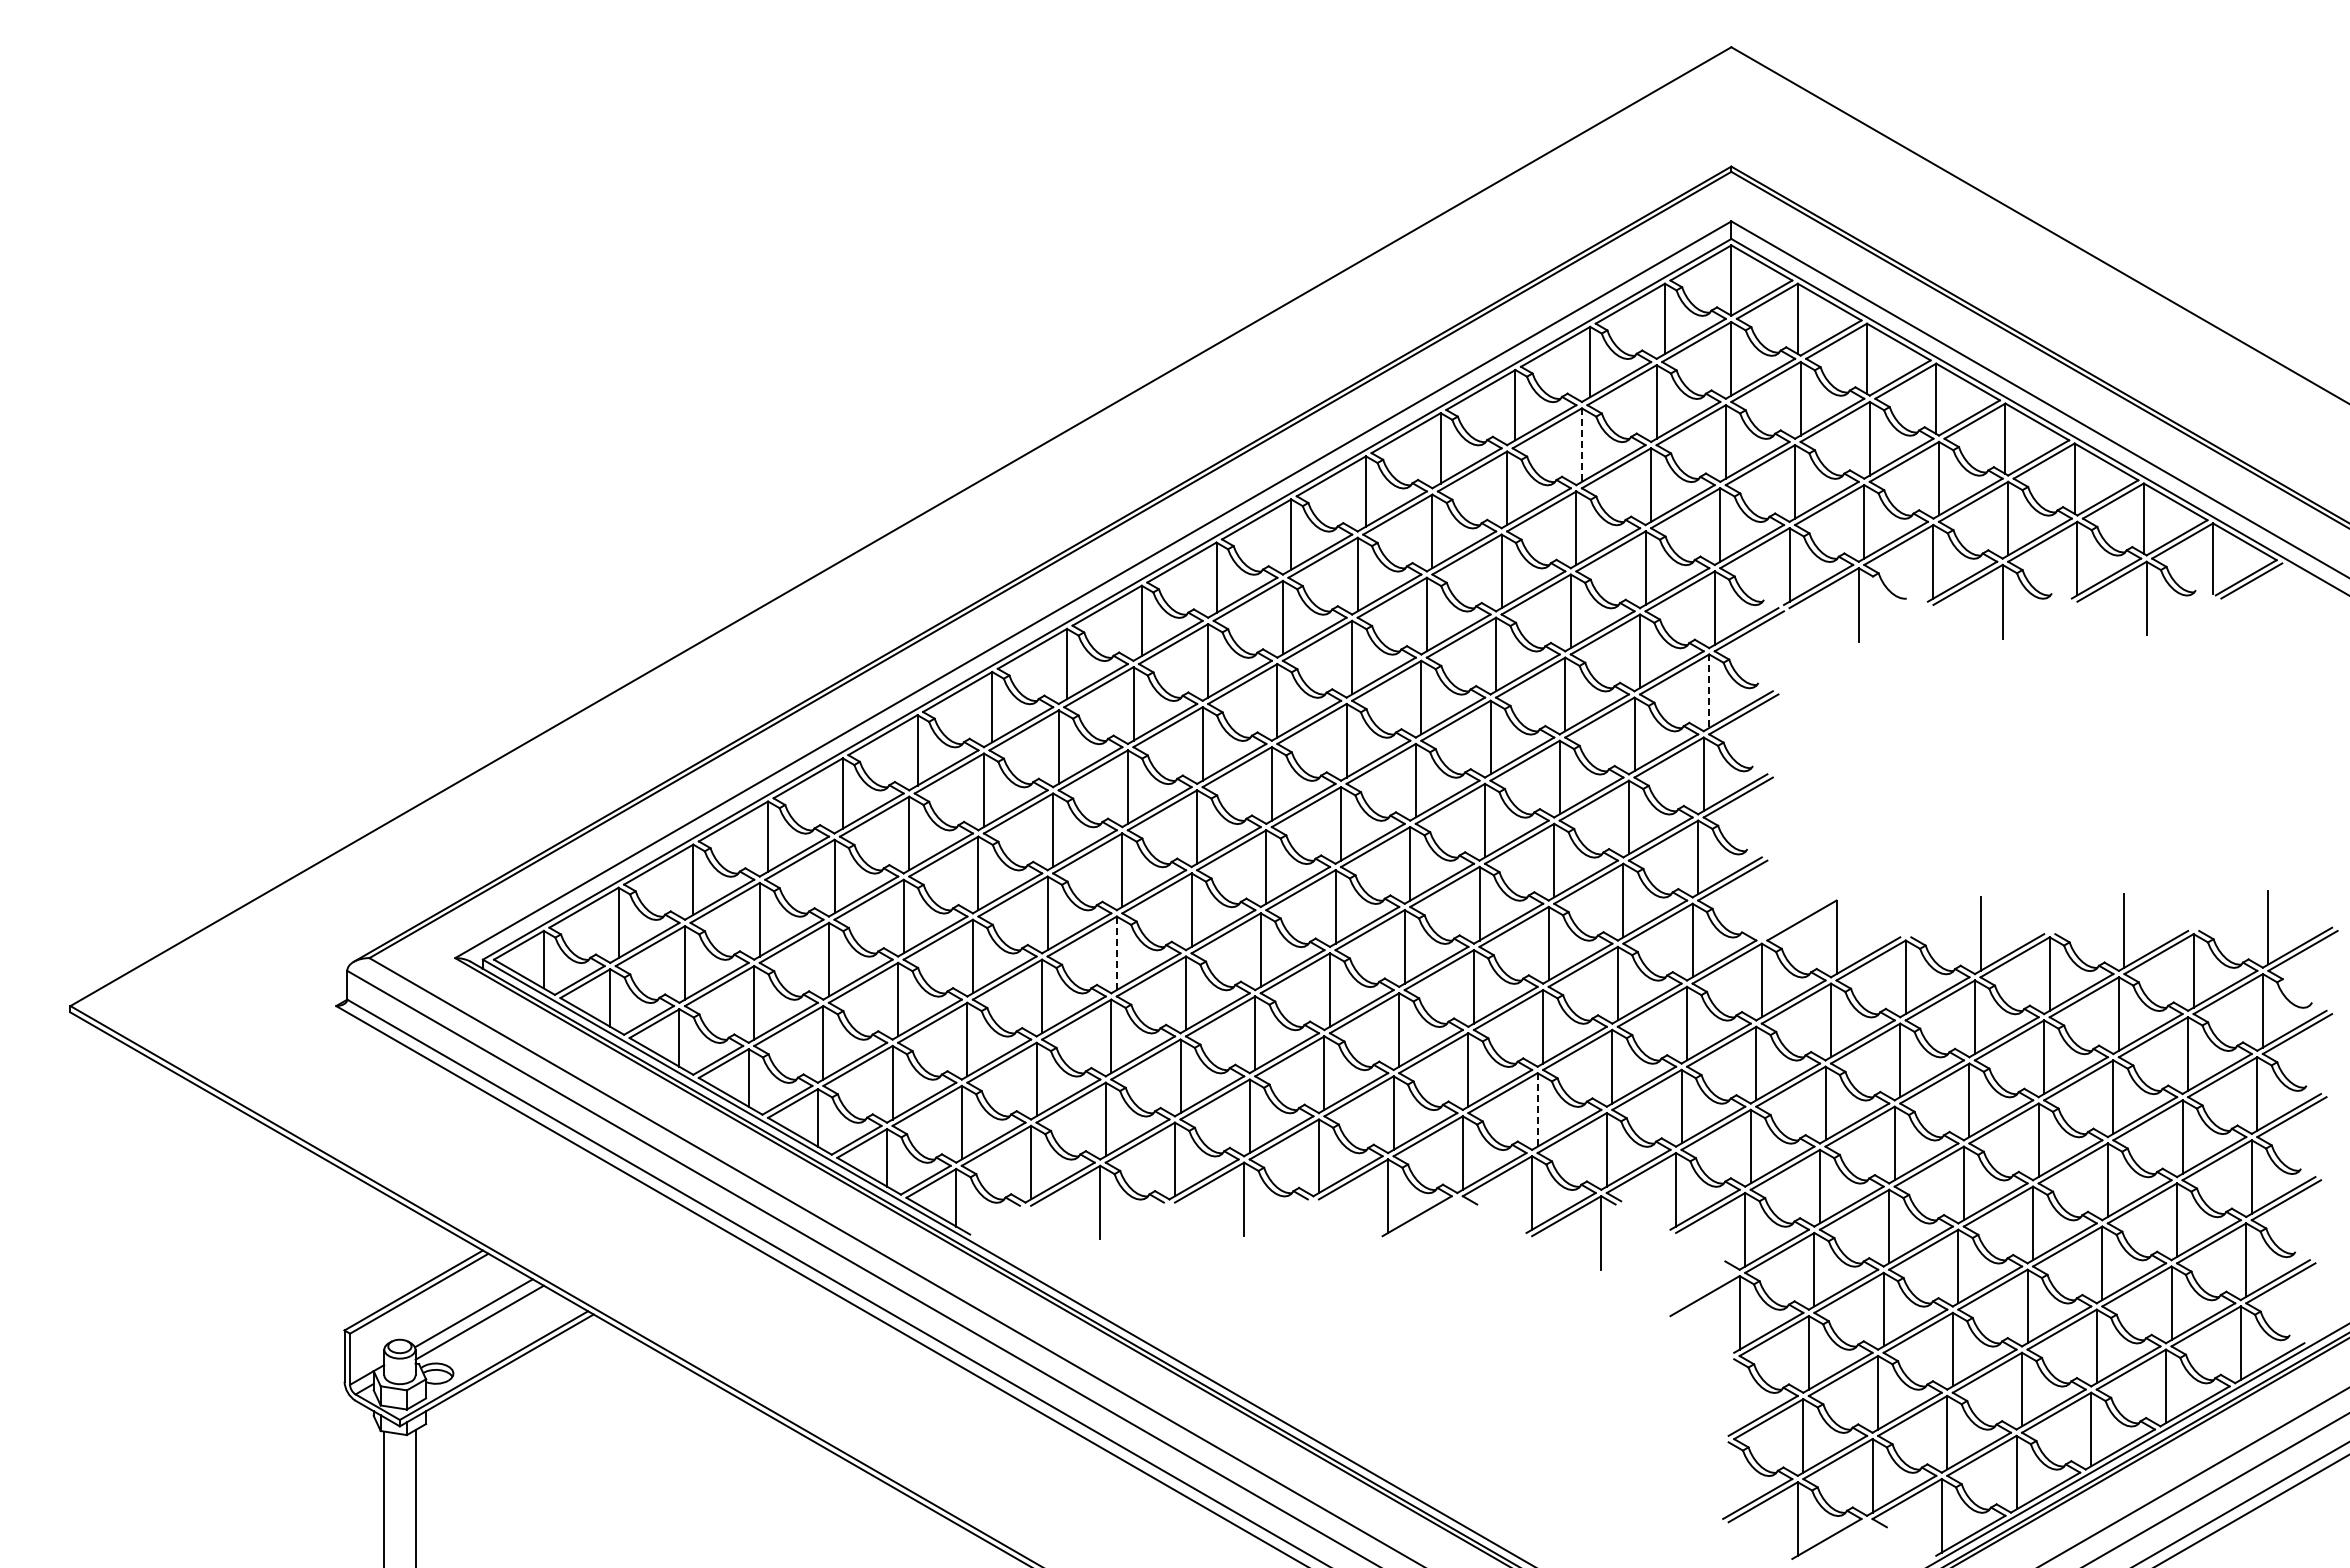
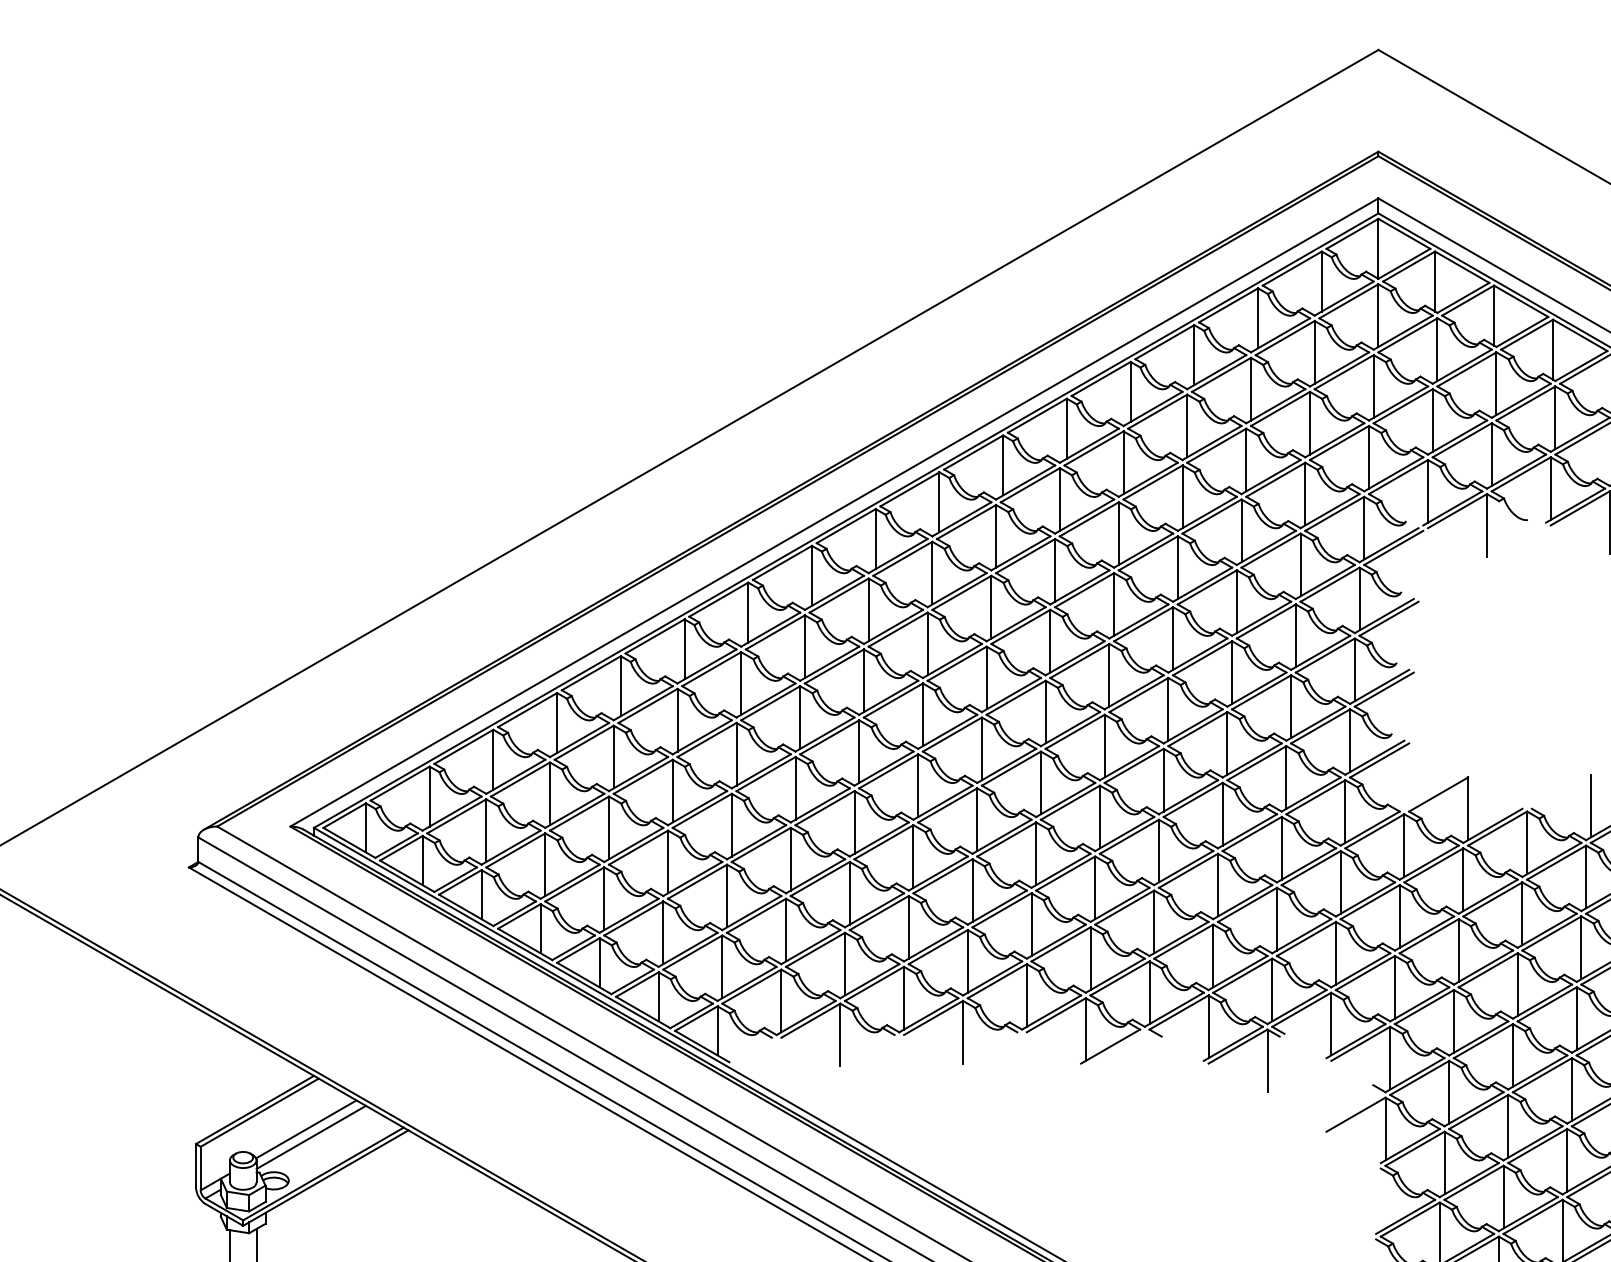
line: (1581, 445) -> (1250, 389), dashed -> solid
line: (1709, 691) -> (1359, 599), dashed -> solid
line: (1116, 953) -> (854, 822), dashed -> solid
line: (1537, 1109) -> (1213, 955), dashed -> solid

